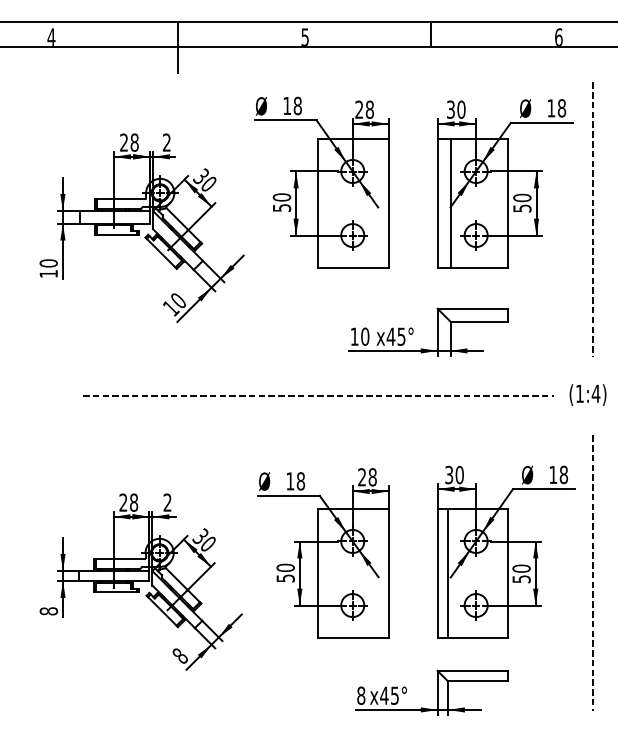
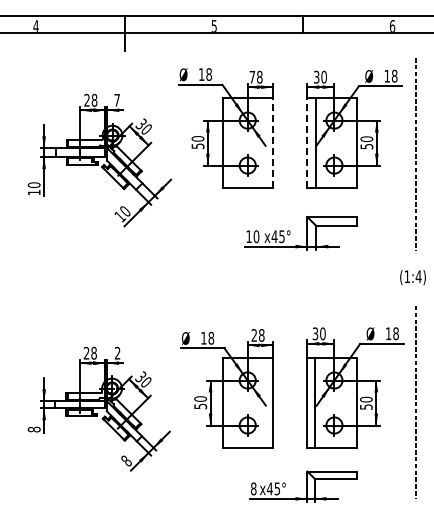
text: (359, 108) -> (252, 76), 28 -> 78
text: (165, 141) -> (116, 99), 2 -> 7
line: (388, 202) -> (272, 142), solid -> dashed
line: (437, 202) -> (307, 142), solid -> dashed
line: (318, 396) -> (223, 278), removed

